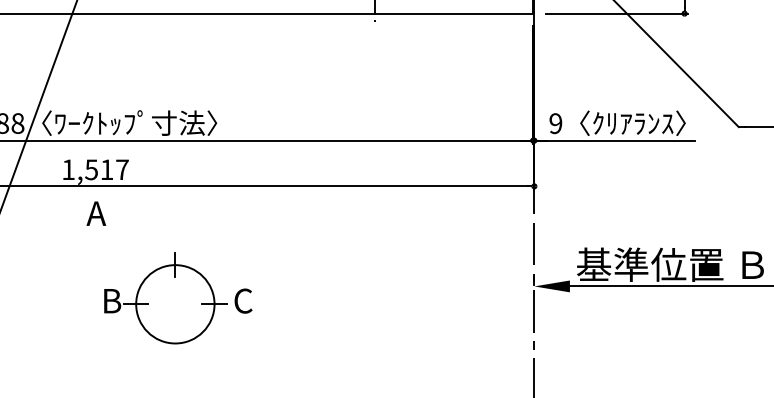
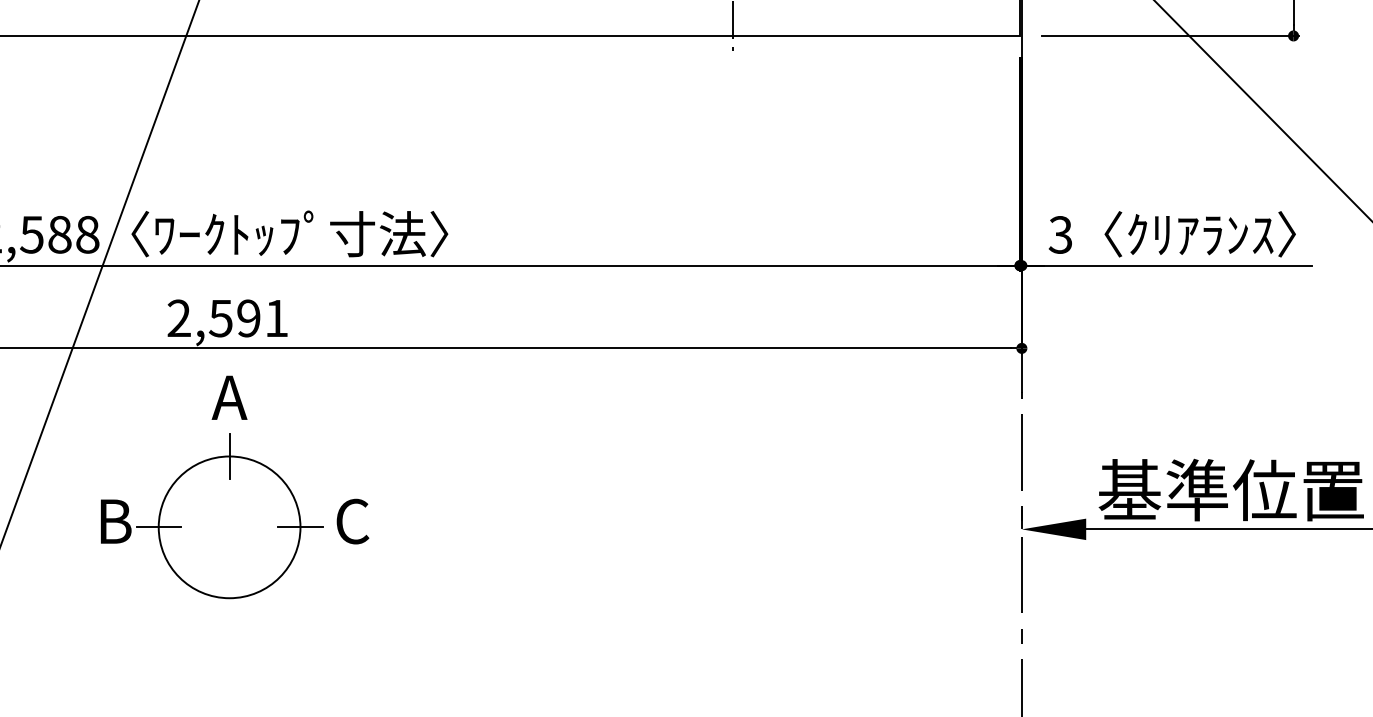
text: (555, 123) -> (1060, 234), 9 -> 3
text: (95, 169) -> (228, 317), 1,517 -> 2,591
part: (178, 298) -> (235, 516), moved

